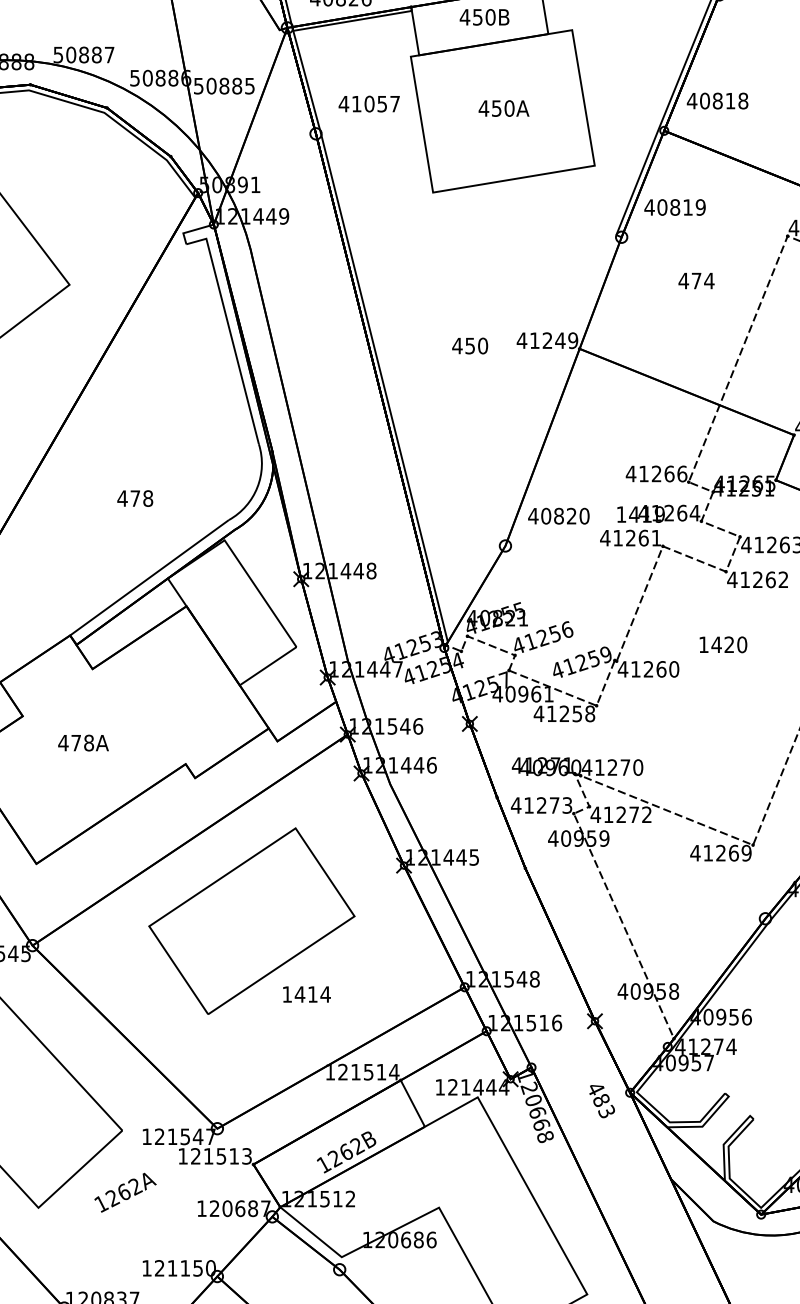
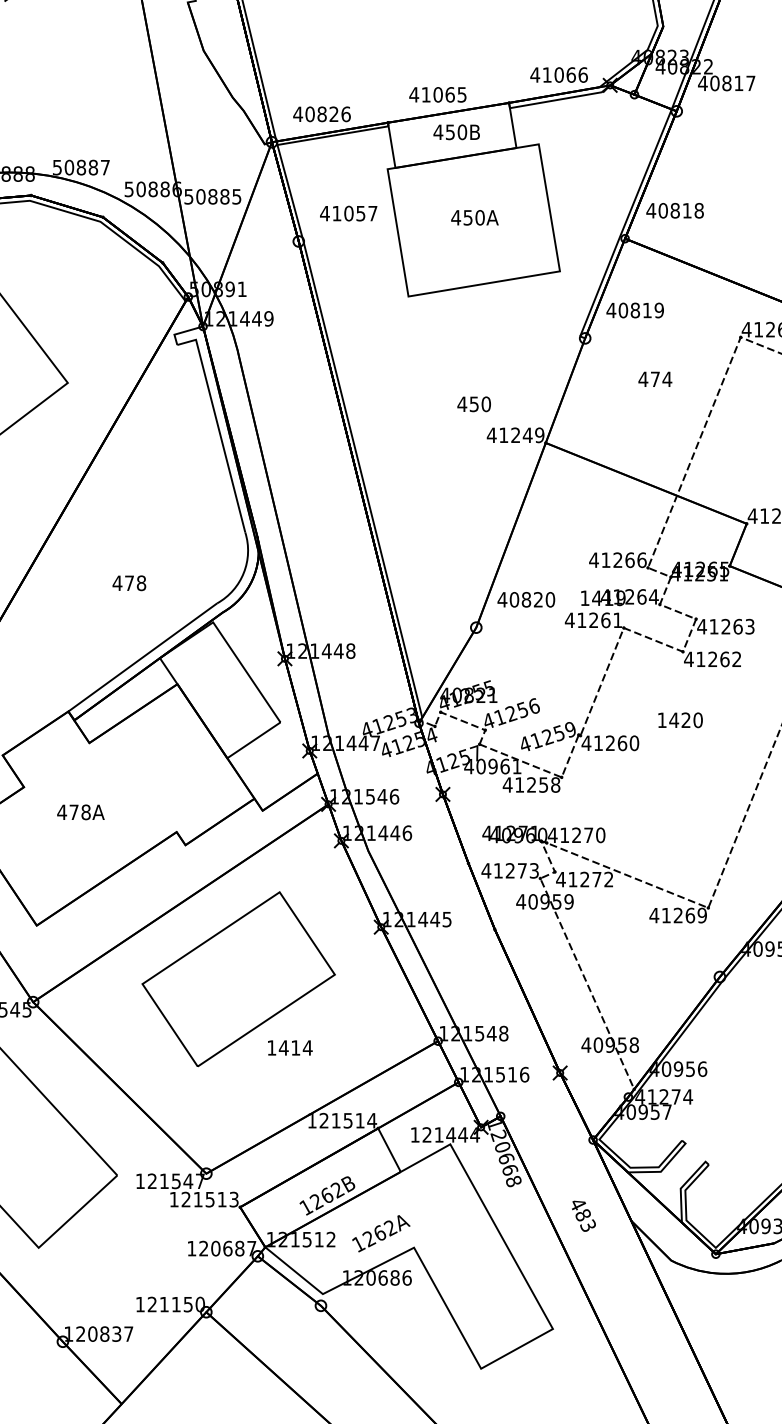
text: (469, 346) -> (473, 404), moved
text: (601, 1100) -> (583, 1215), moved
text: (125, 1192) -> (381, 1233), moved

